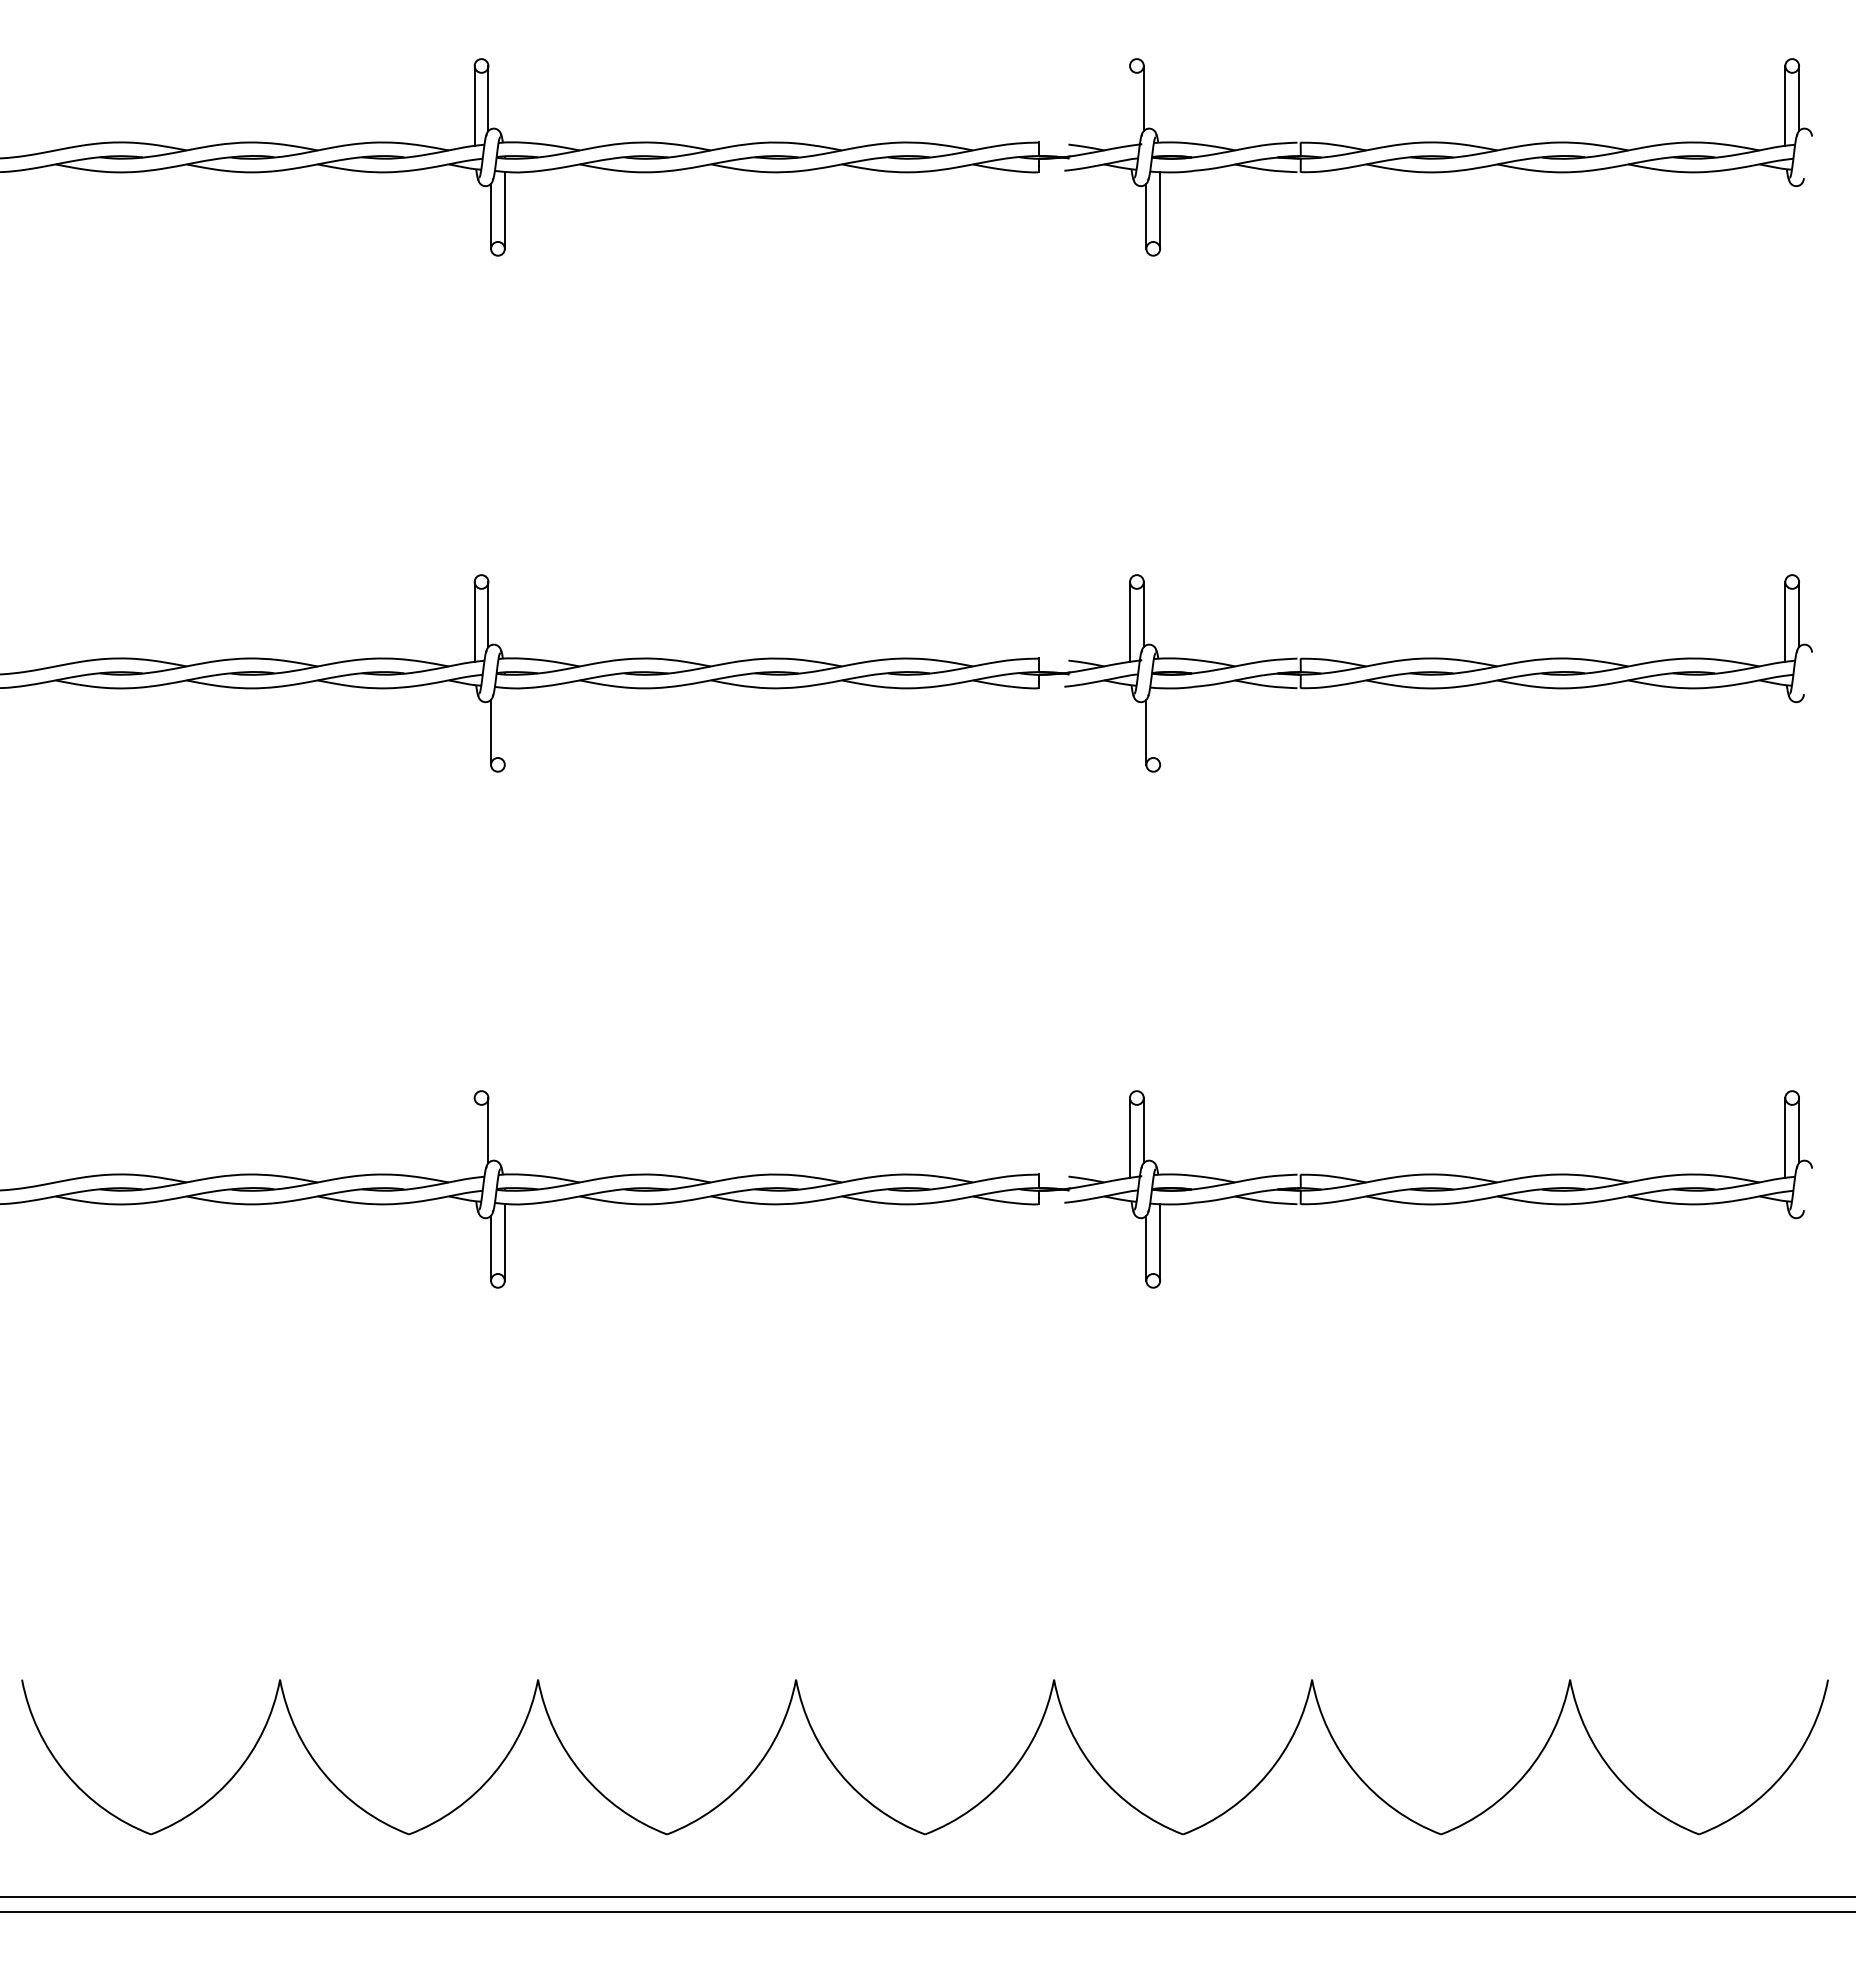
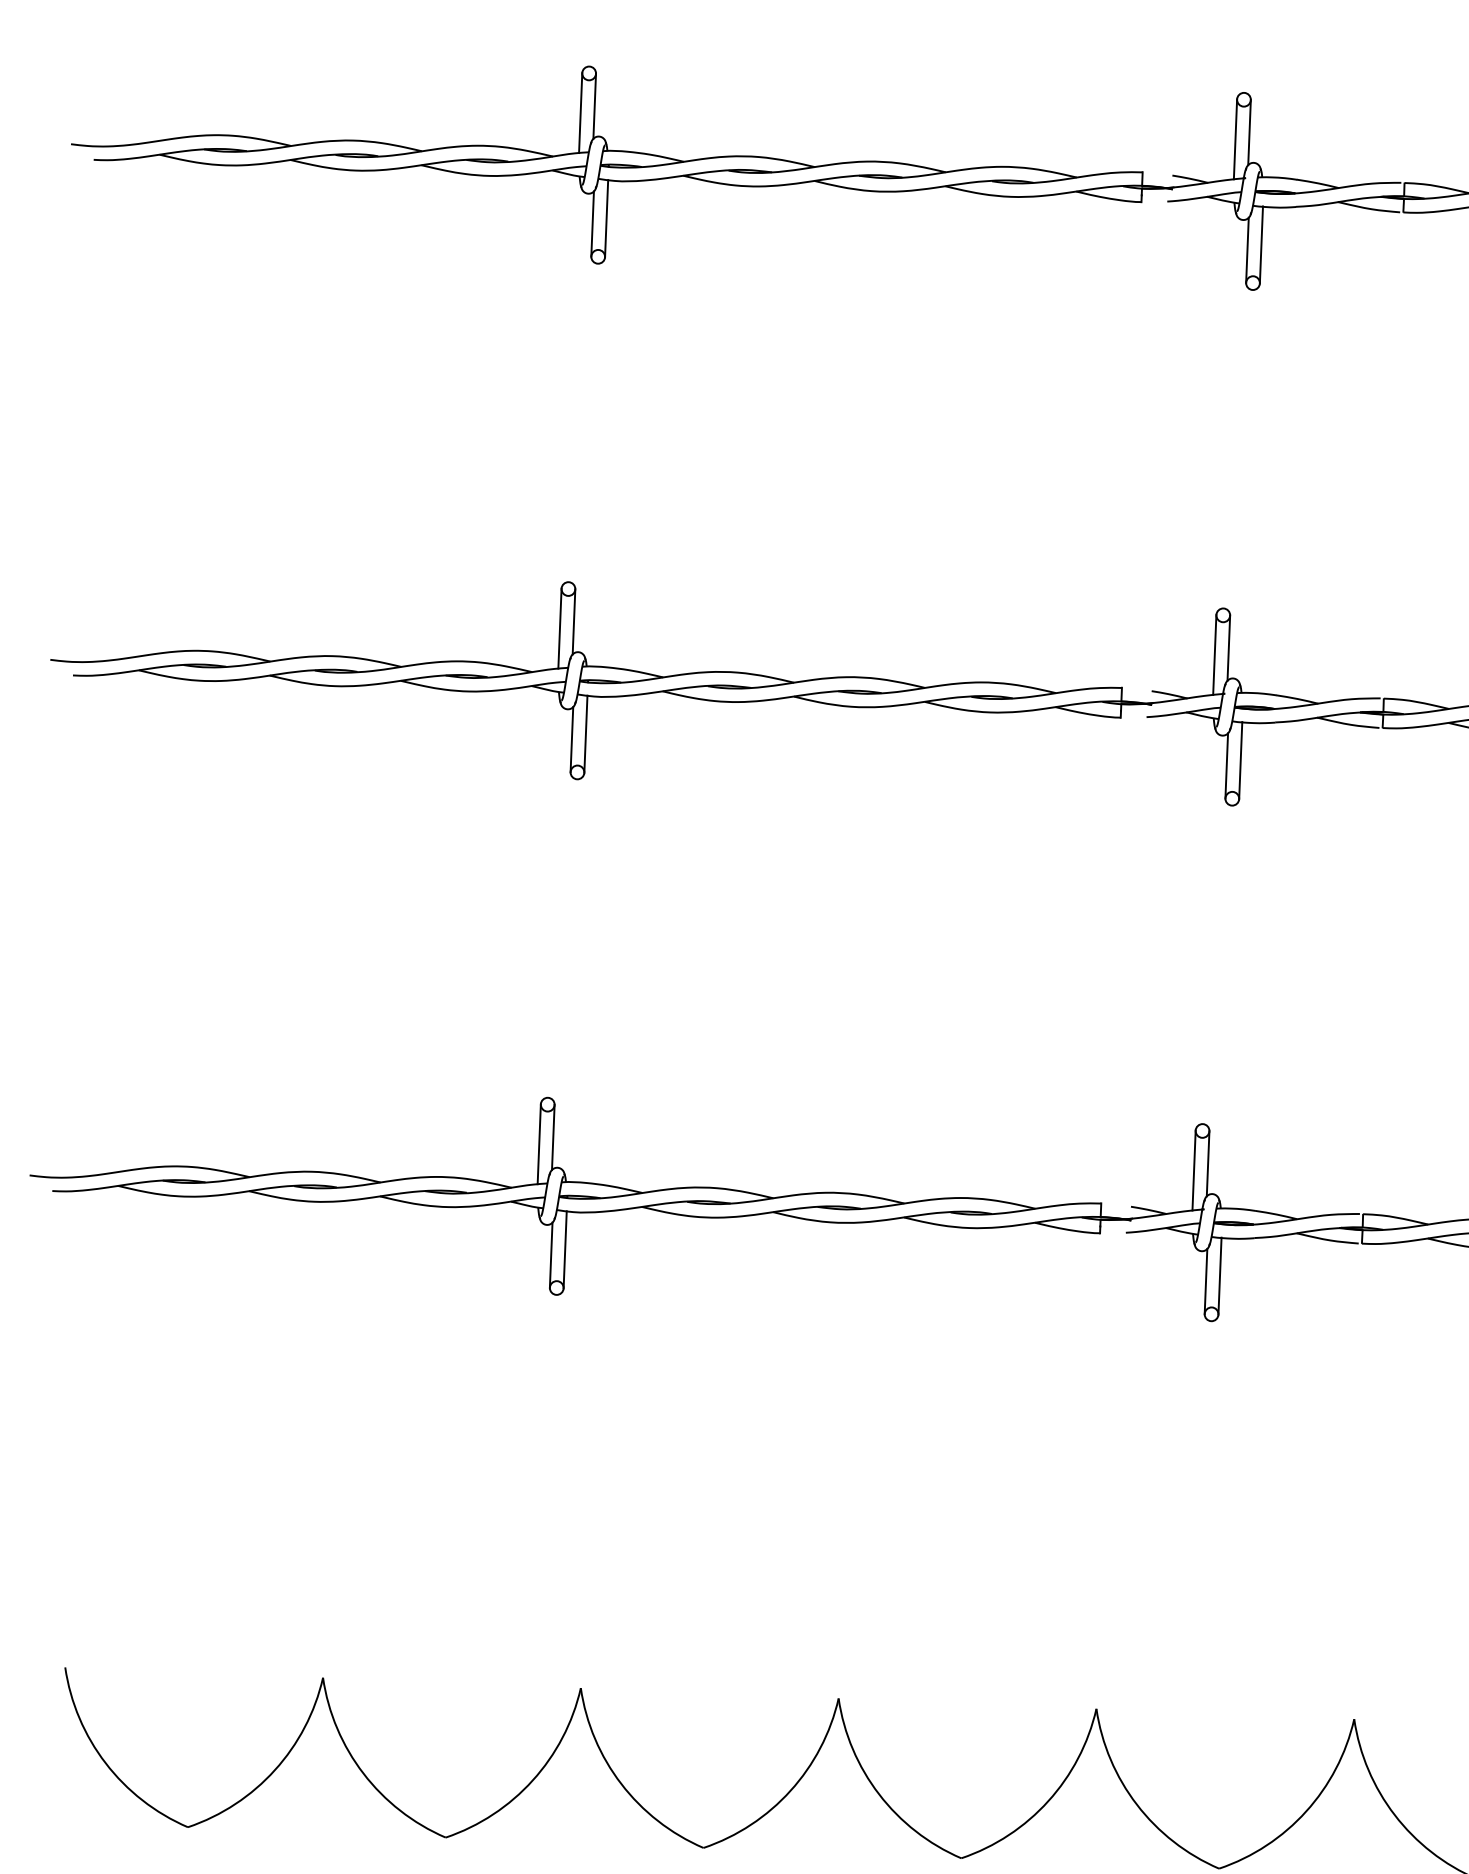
line: (1130, 105) -> (1235, 138), added
line: (504, 725) -> (585, 733), added
line: (1160, 725) -> (1241, 759), added
line: (474, 1137) -> (539, 1143), added

